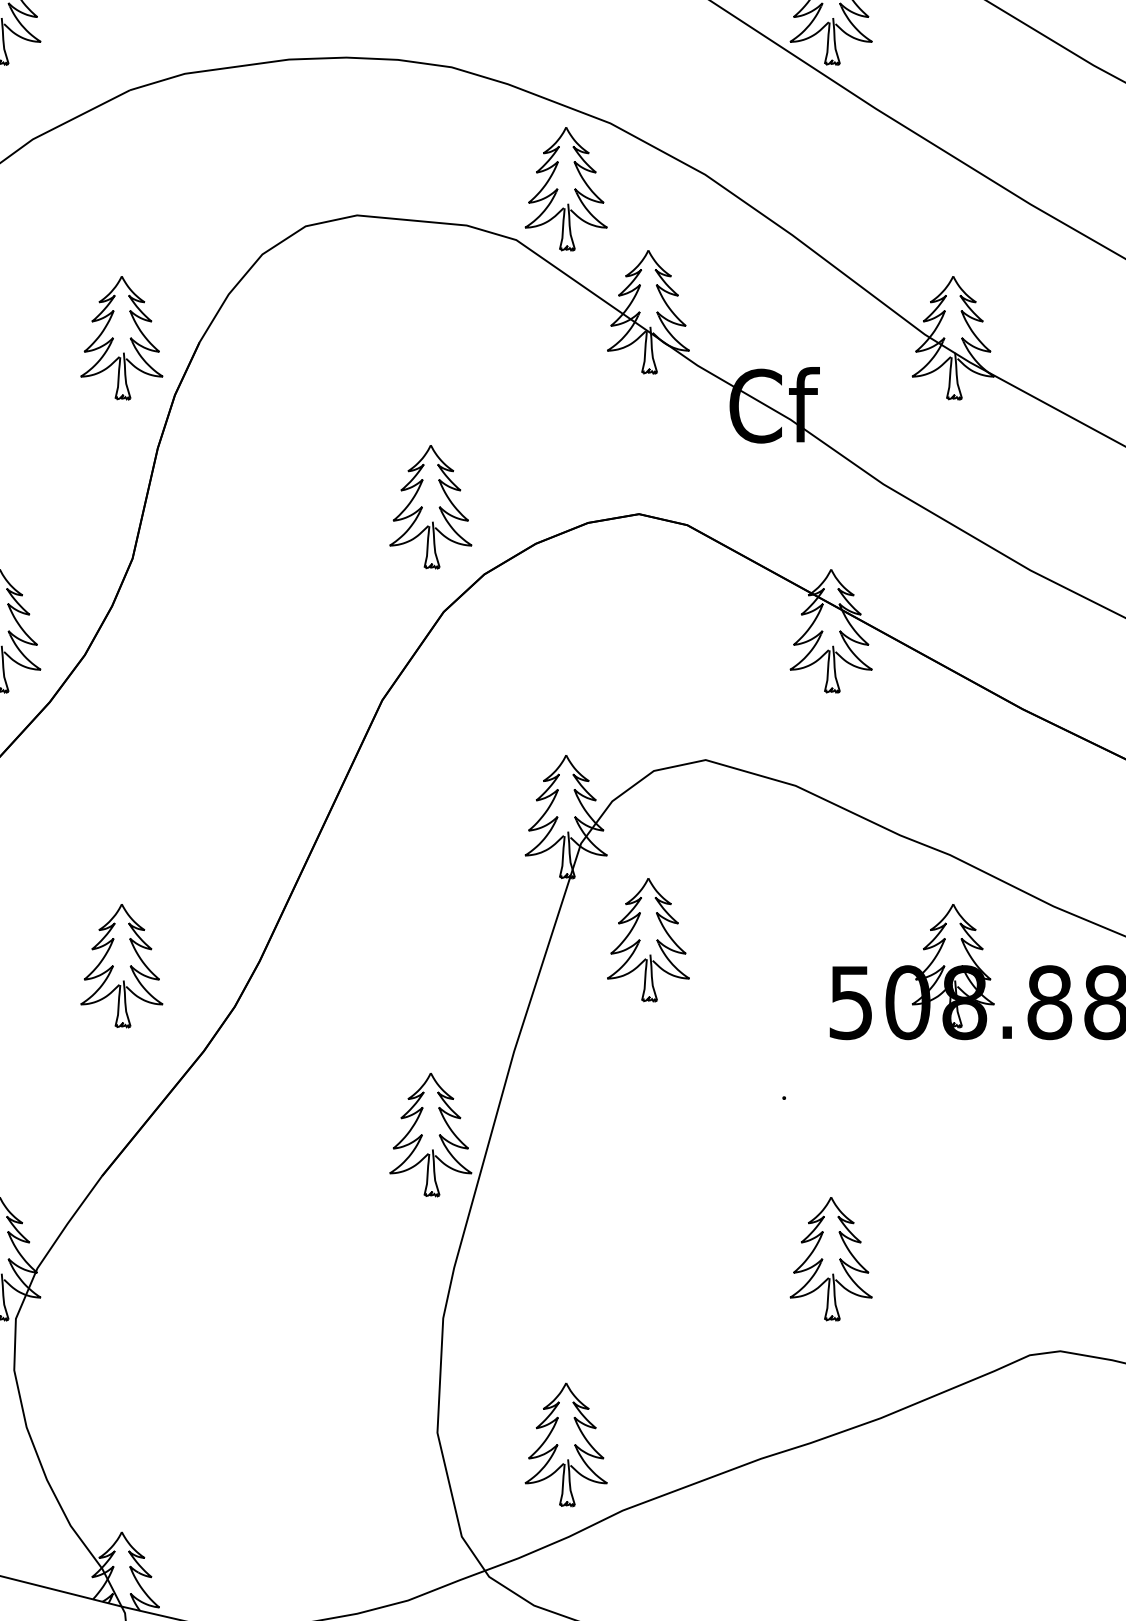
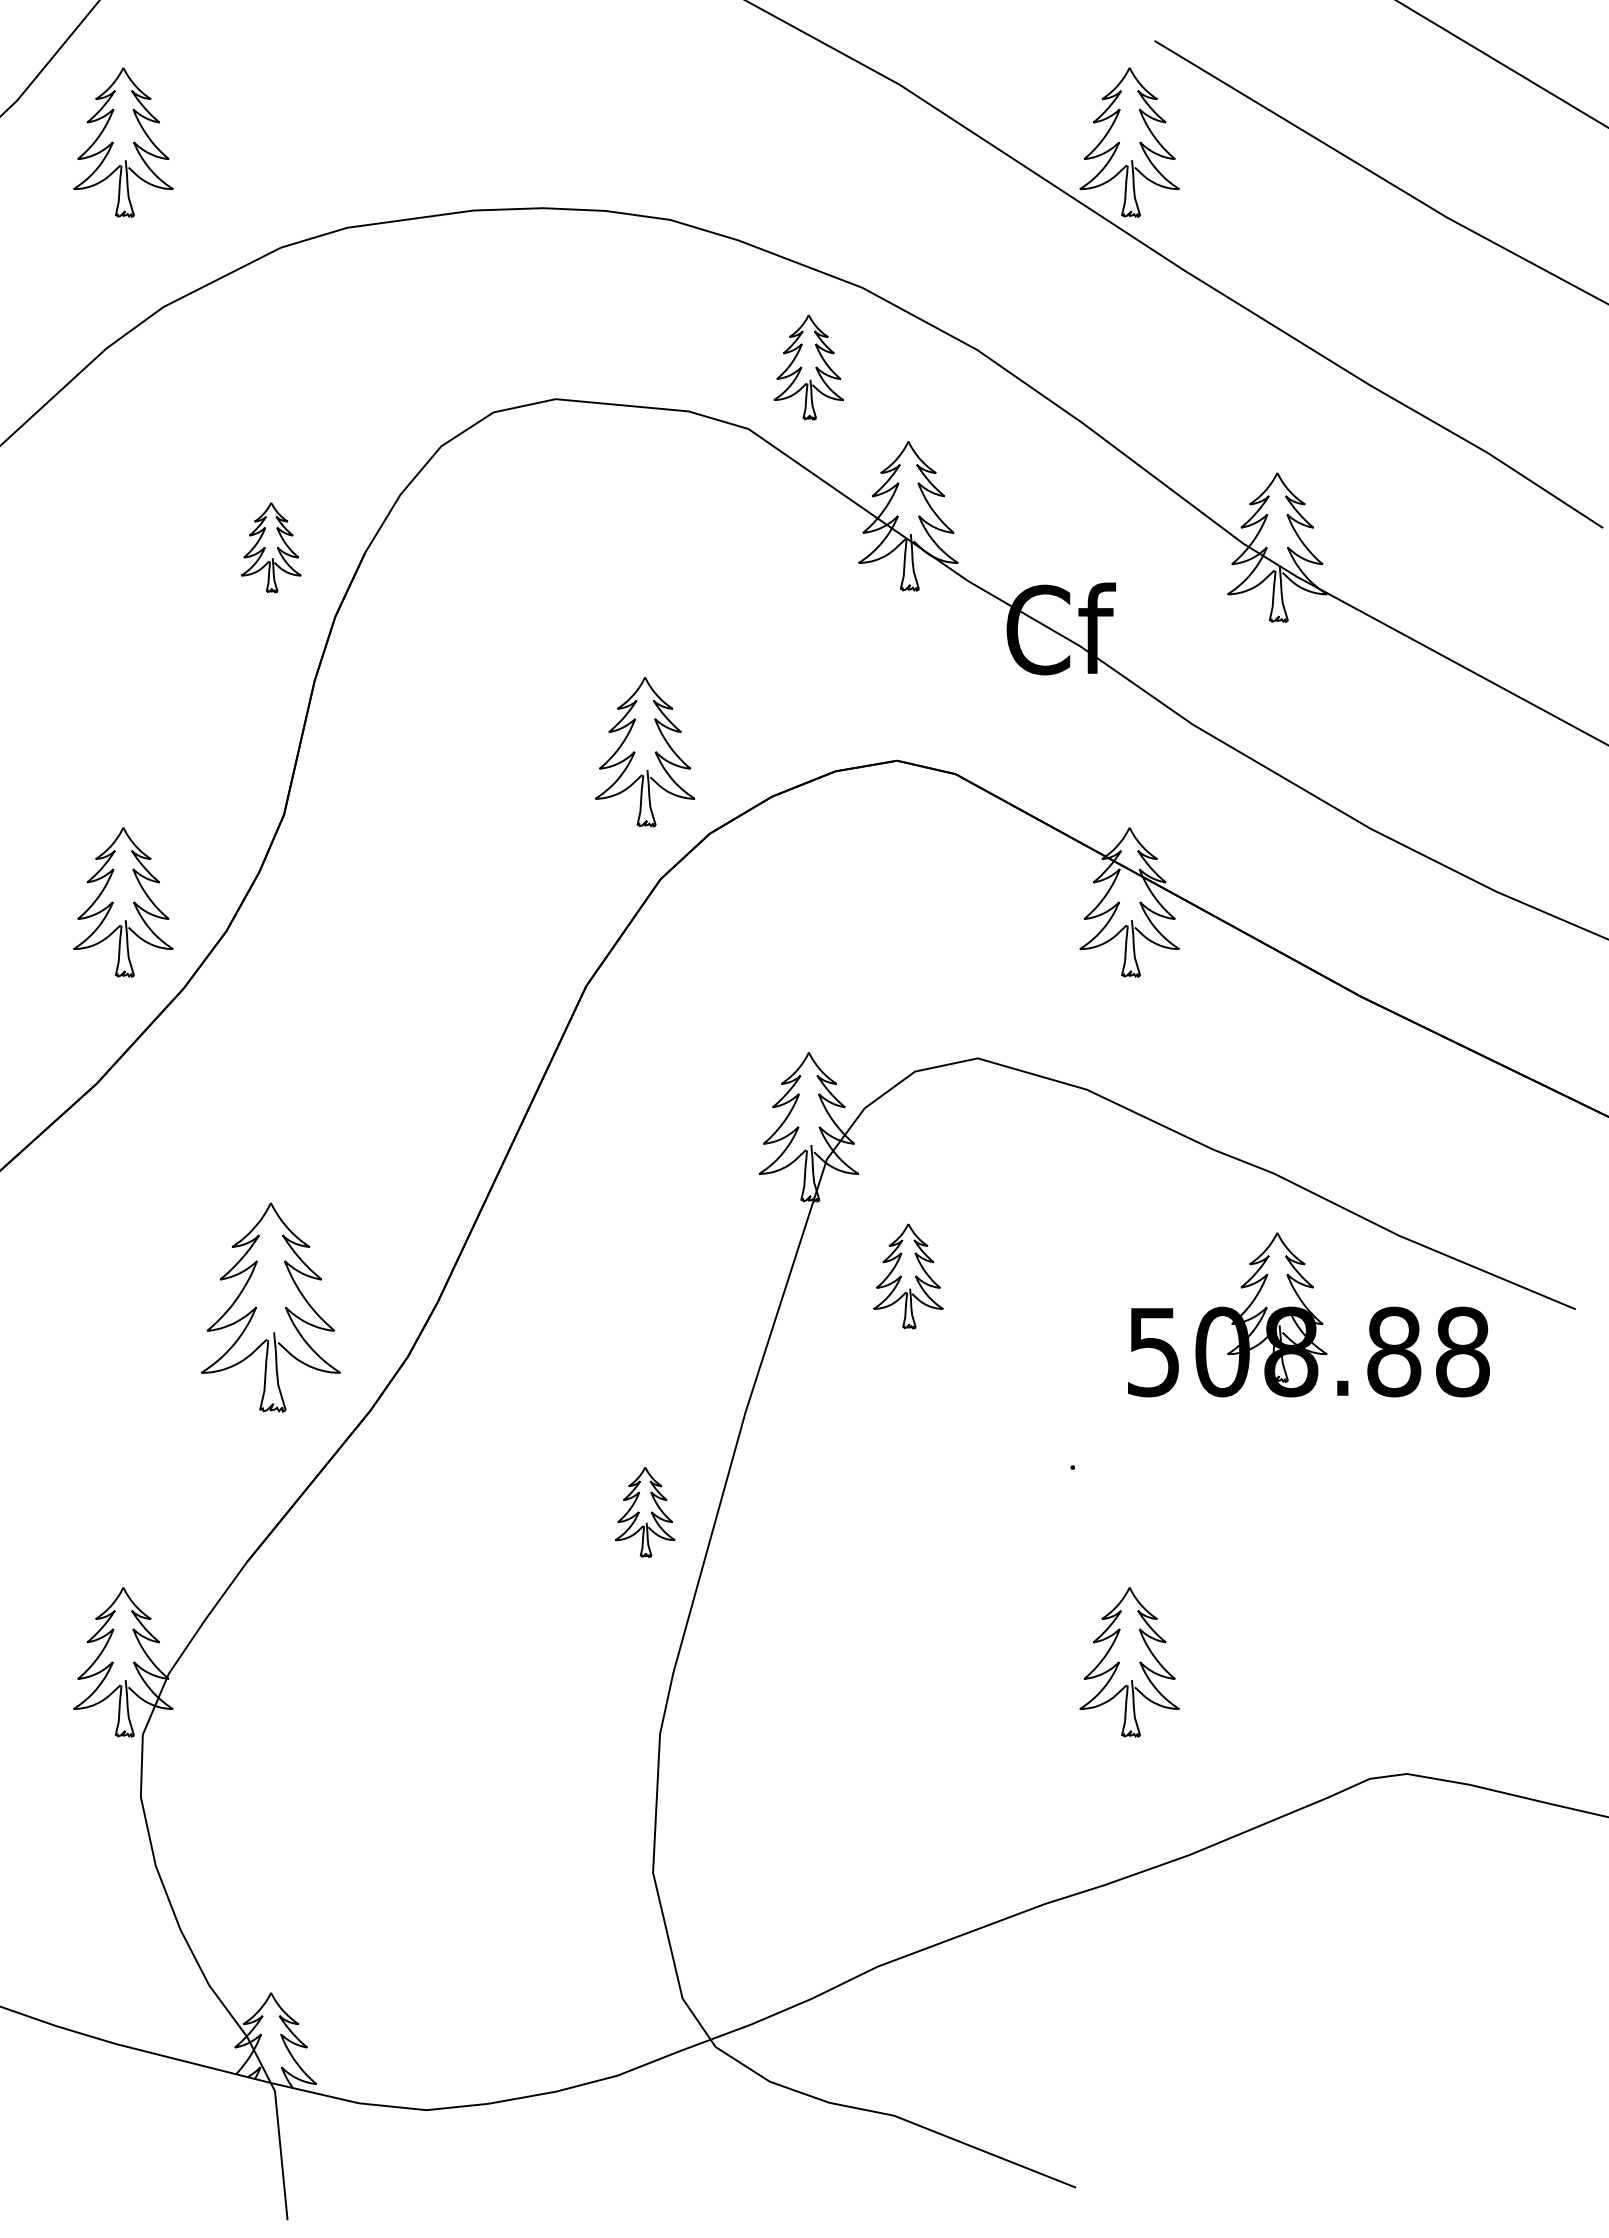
part: (565, 189) -> (808, 367), size x0.7
part: (122, 337) -> (271, 547), size x0.6
part: (648, 940) -> (908, 1276), size x0.7
part: (122, 965) -> (271, 1307), size x1.4
part: (431, 1135) -> (645, 1512), size x0.6
part: (565, 1445) -> (808, 1887), removed

